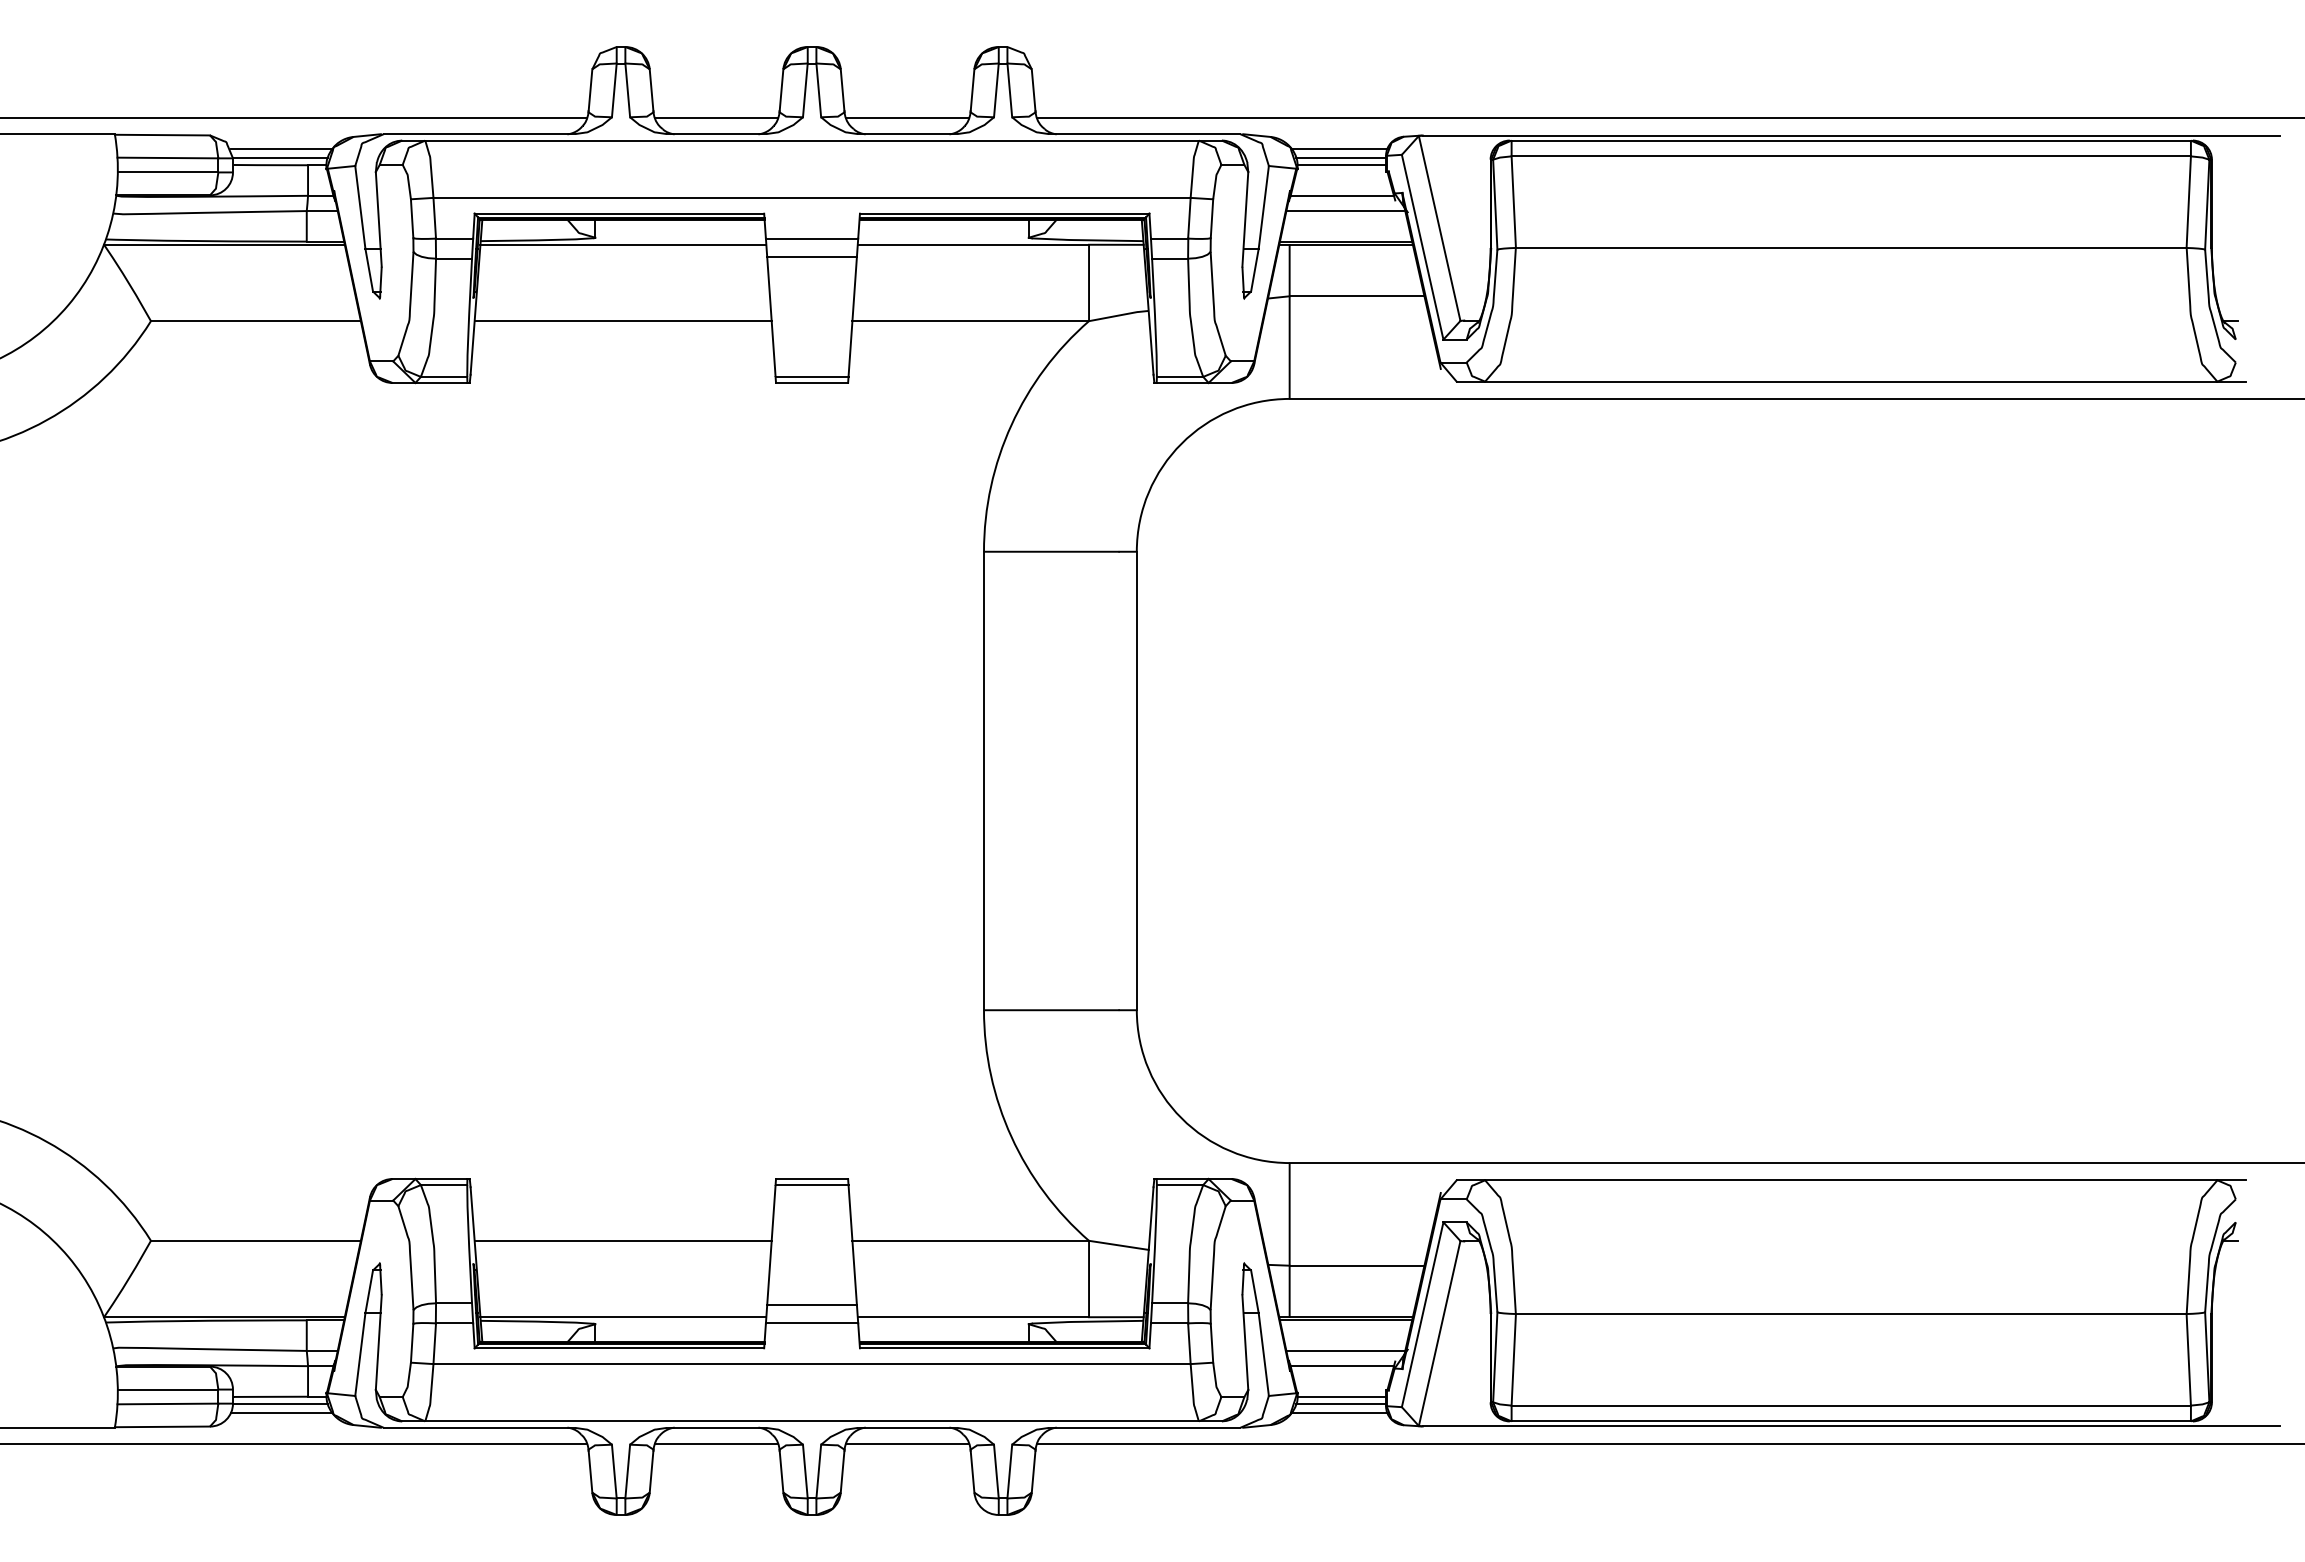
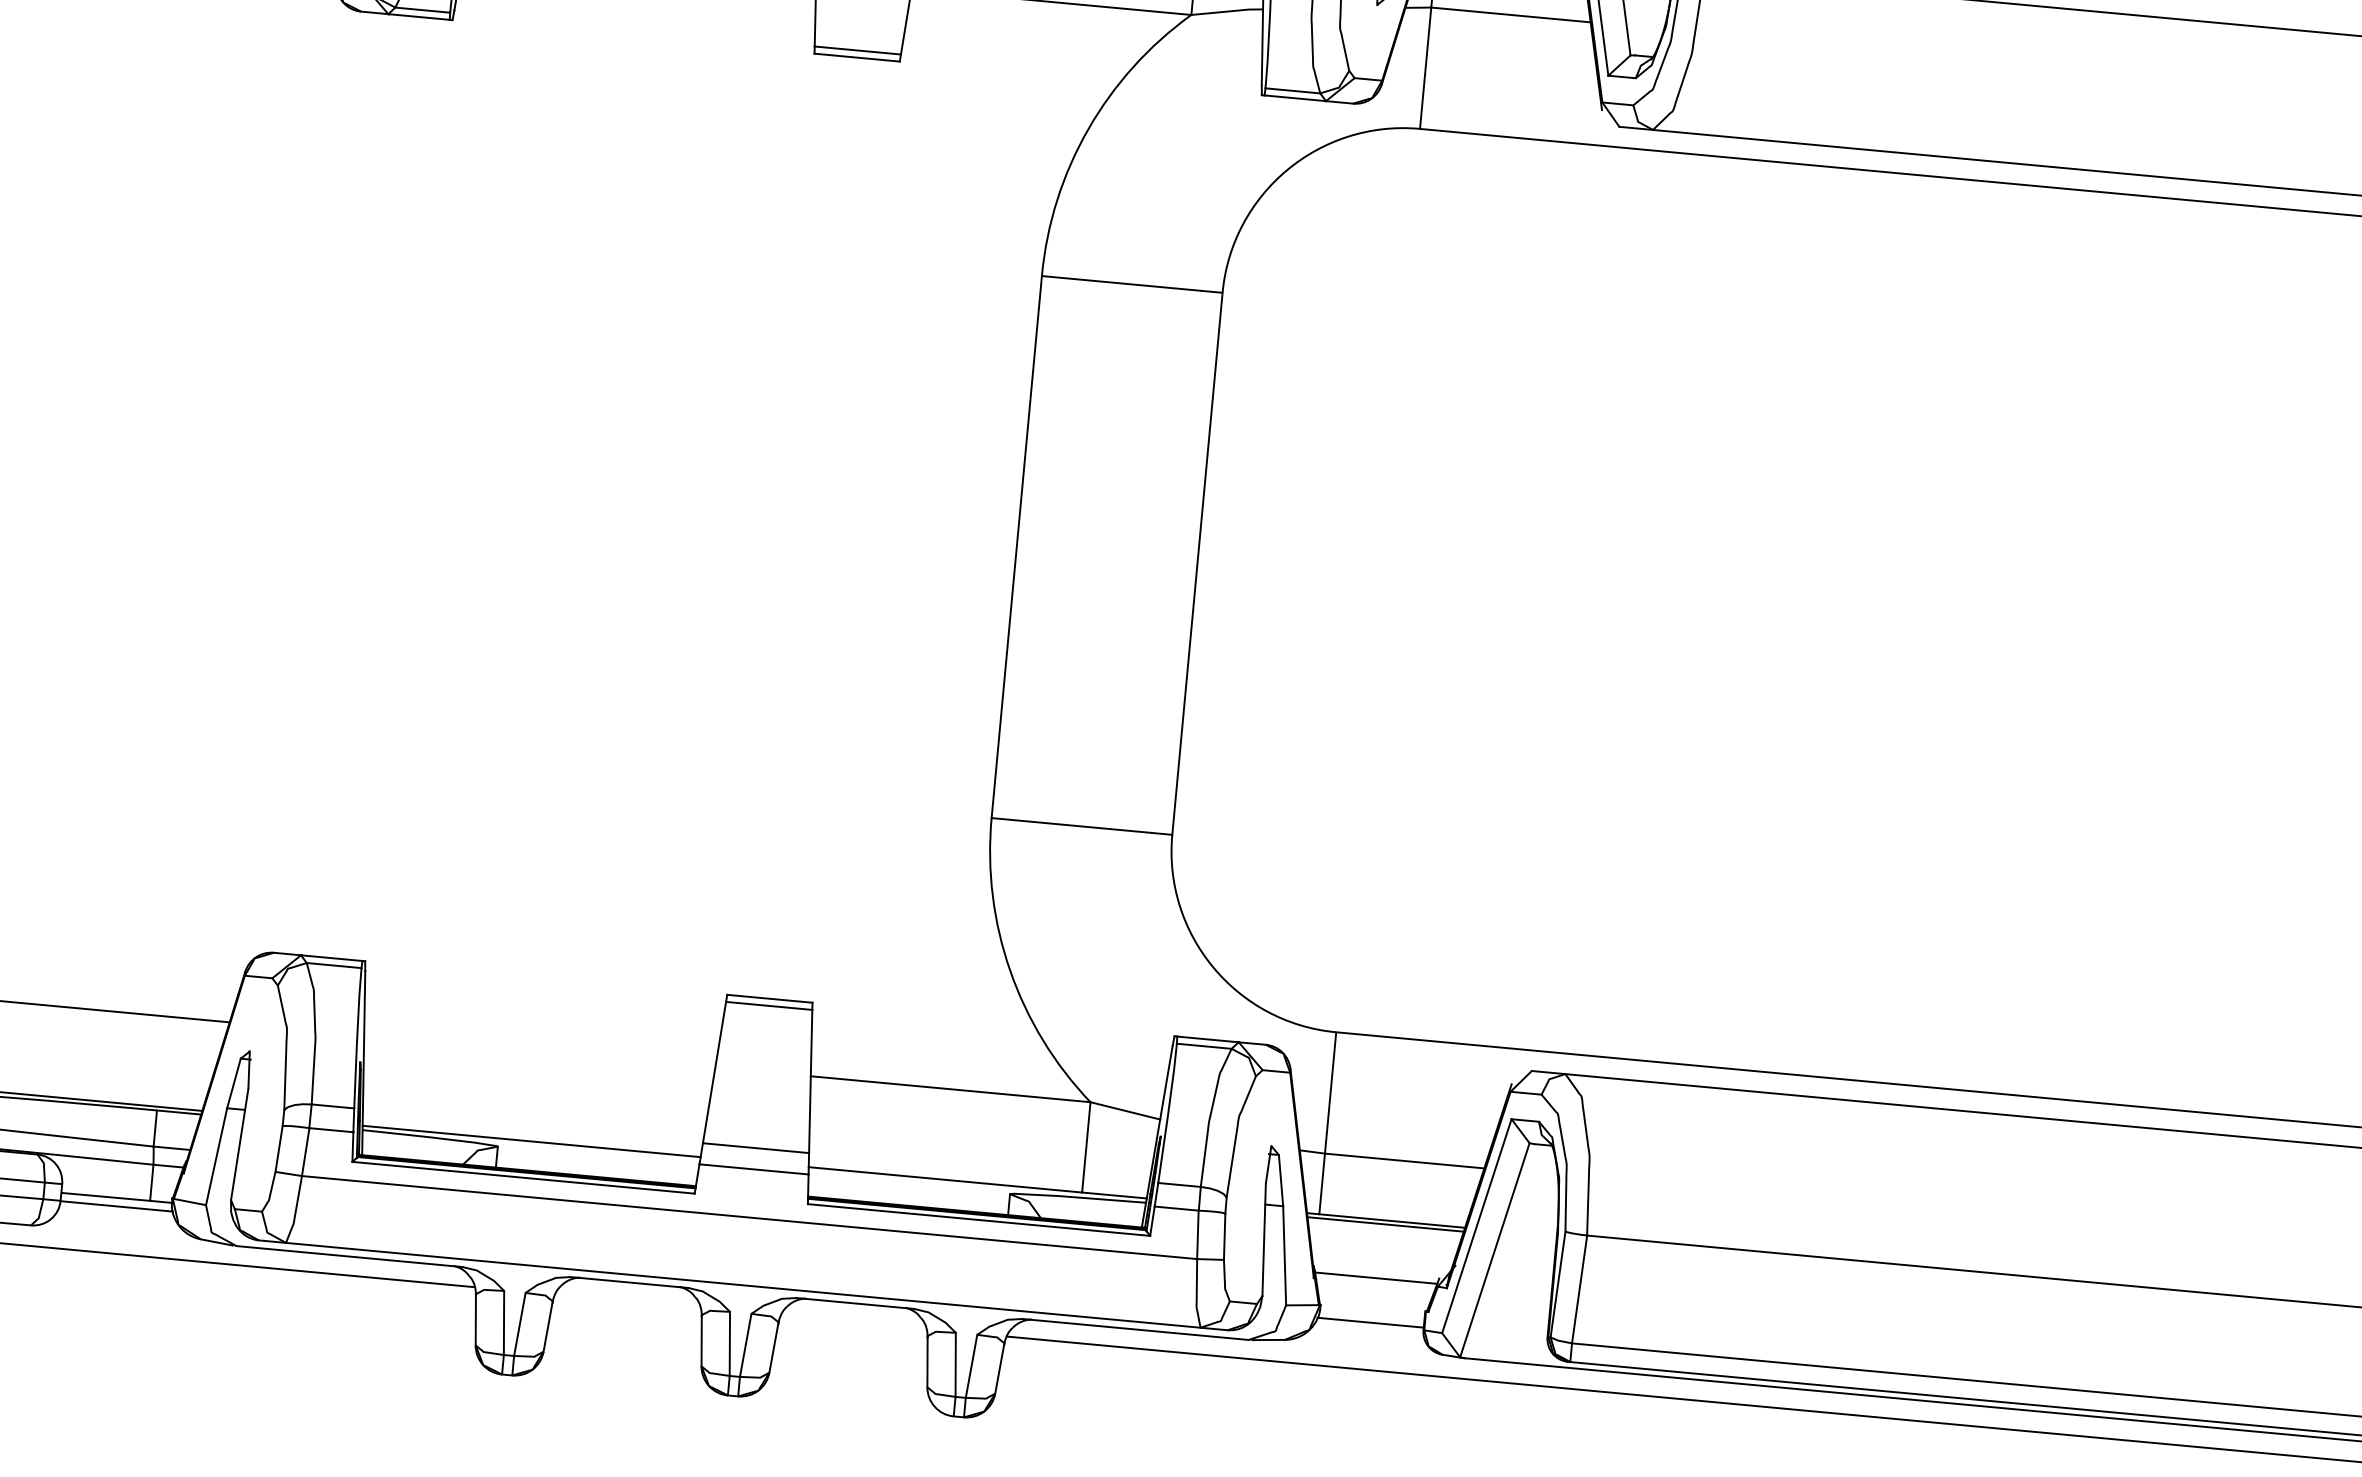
line: (622, 1240) -> (539, 1050), removed
line: (1344, 1350) -> (1380, 1259), removed
line: (1341, 1396) -> (1371, 1313), removed
line: (281, 1413) -> (116, 1217), removed
line: (1339, 1413) -> (1367, 1333), removed
line: (716, 1443) -> (627, 1300), removed
line: (907, 1443) -> (853, 1321), removed

